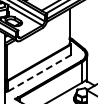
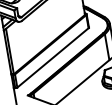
line: (39, 73) -> (53, 57), dashed -> solid

